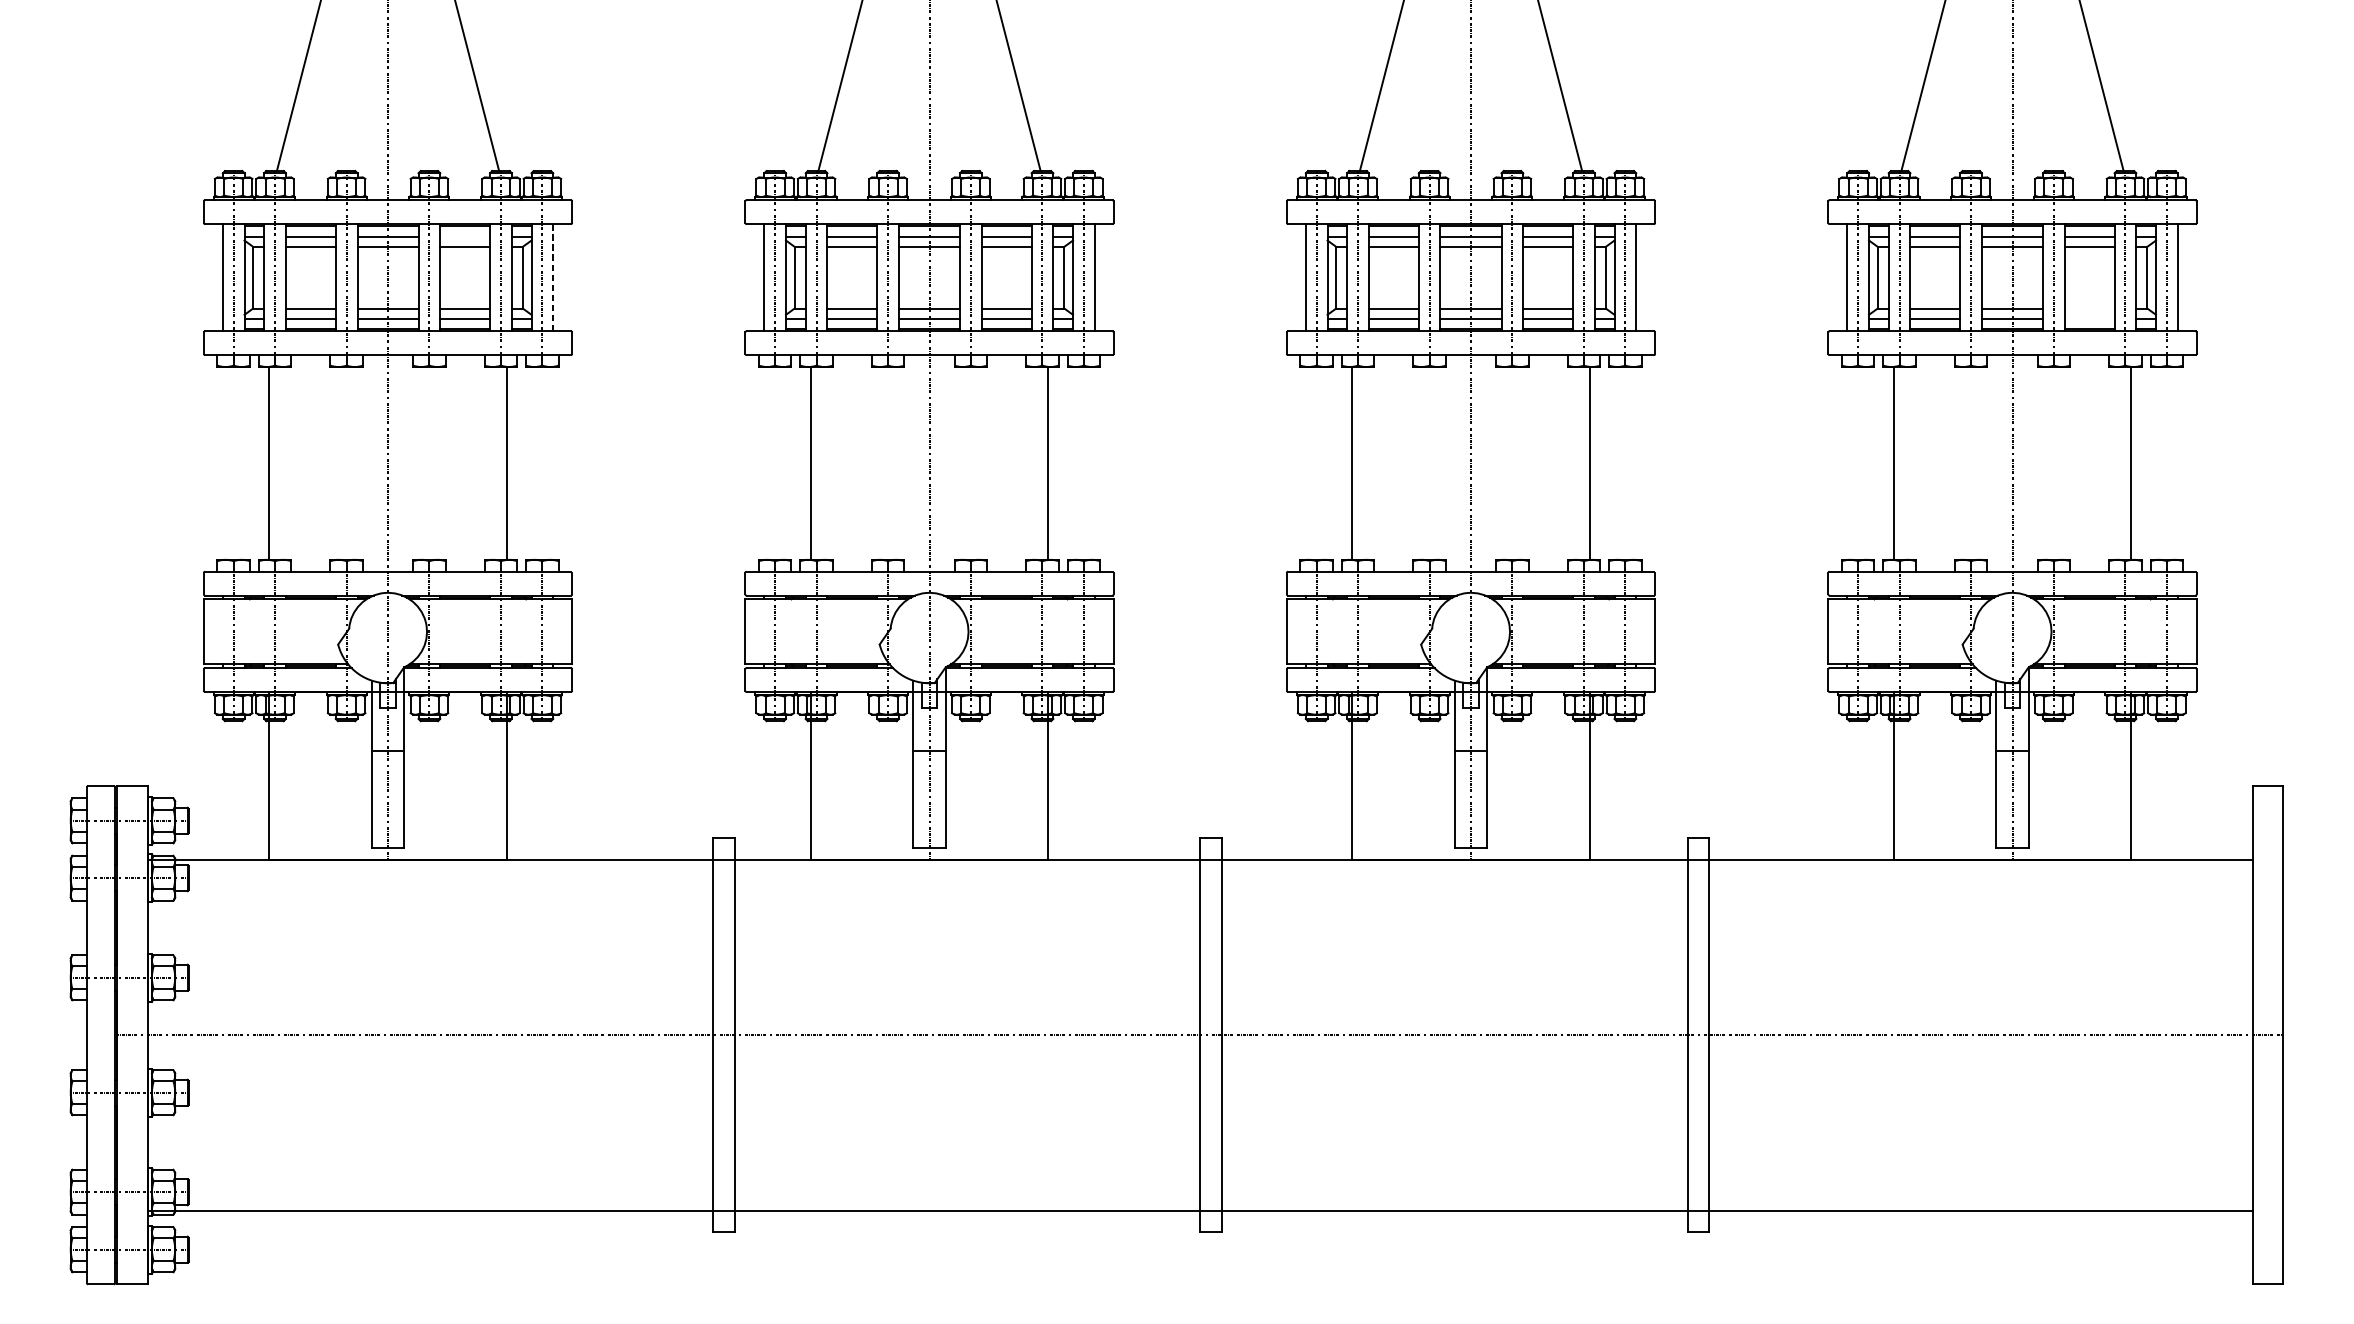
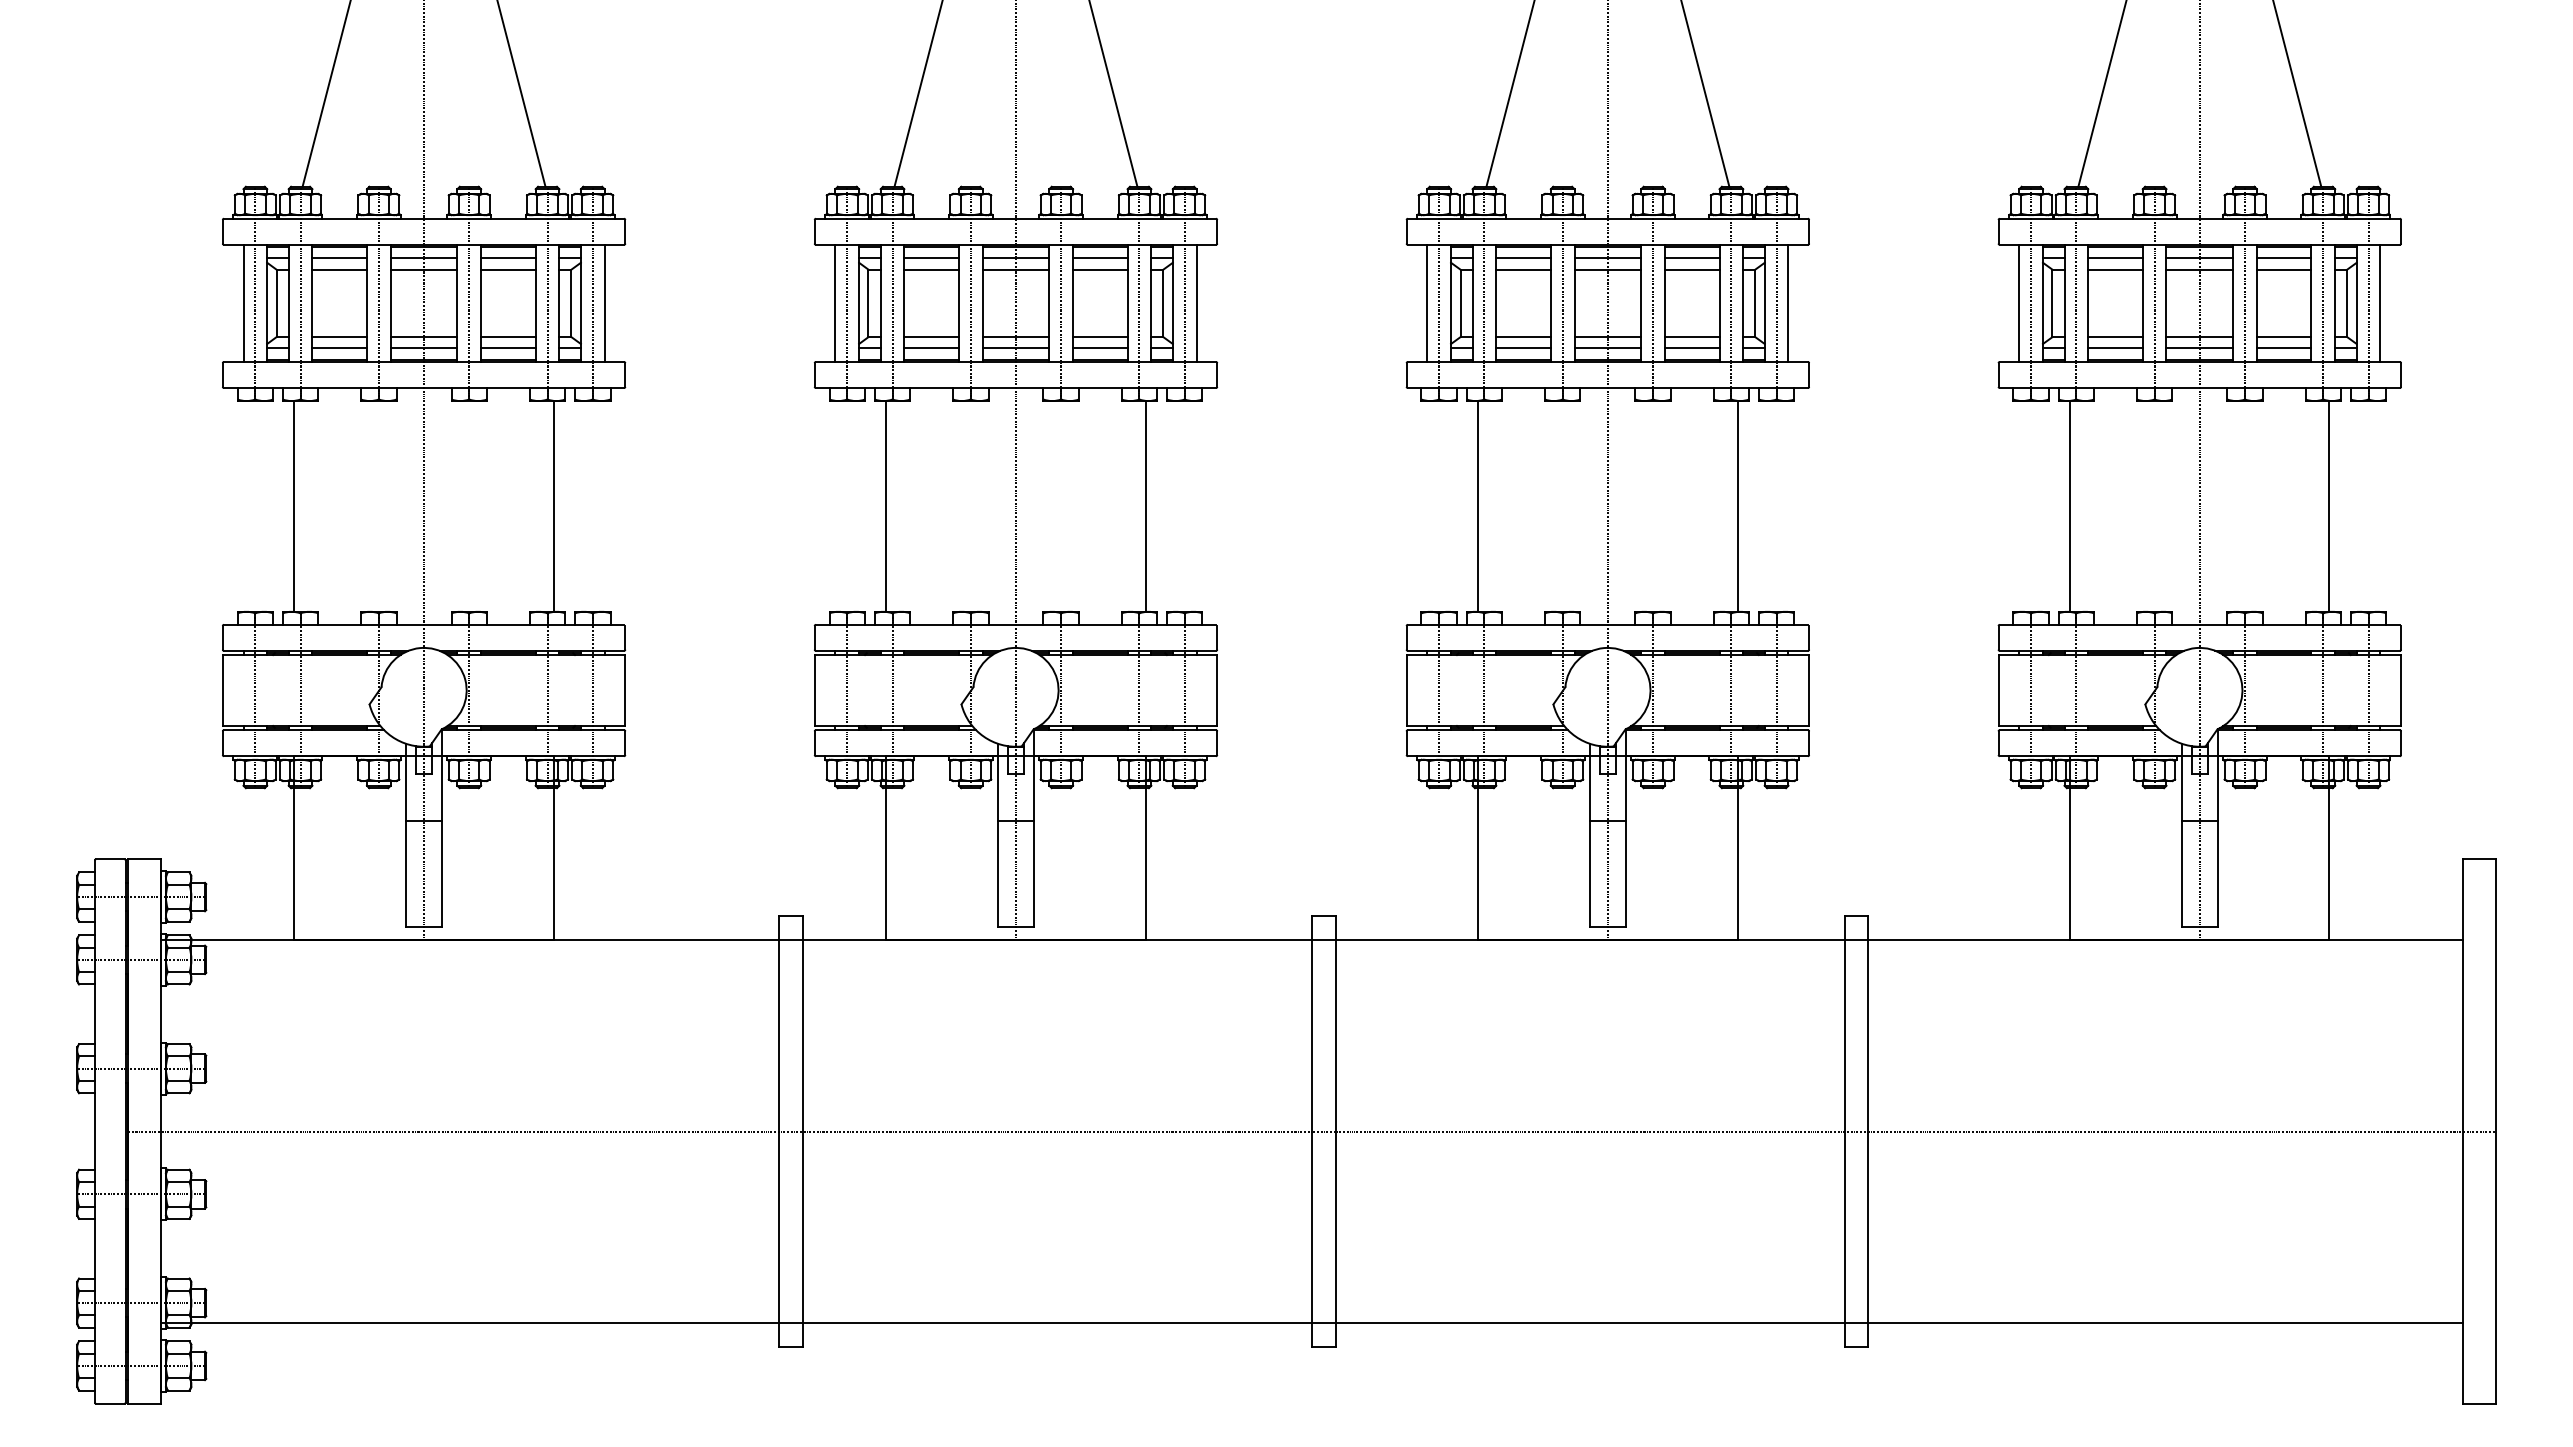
line: (465, 236) -> (508, 258), added
line: (553, 277) -> (604, 303), dashed -> solid
line: (2089, 308) -> (2283, 337), added
line: (2089, 318) -> (2283, 348), added

